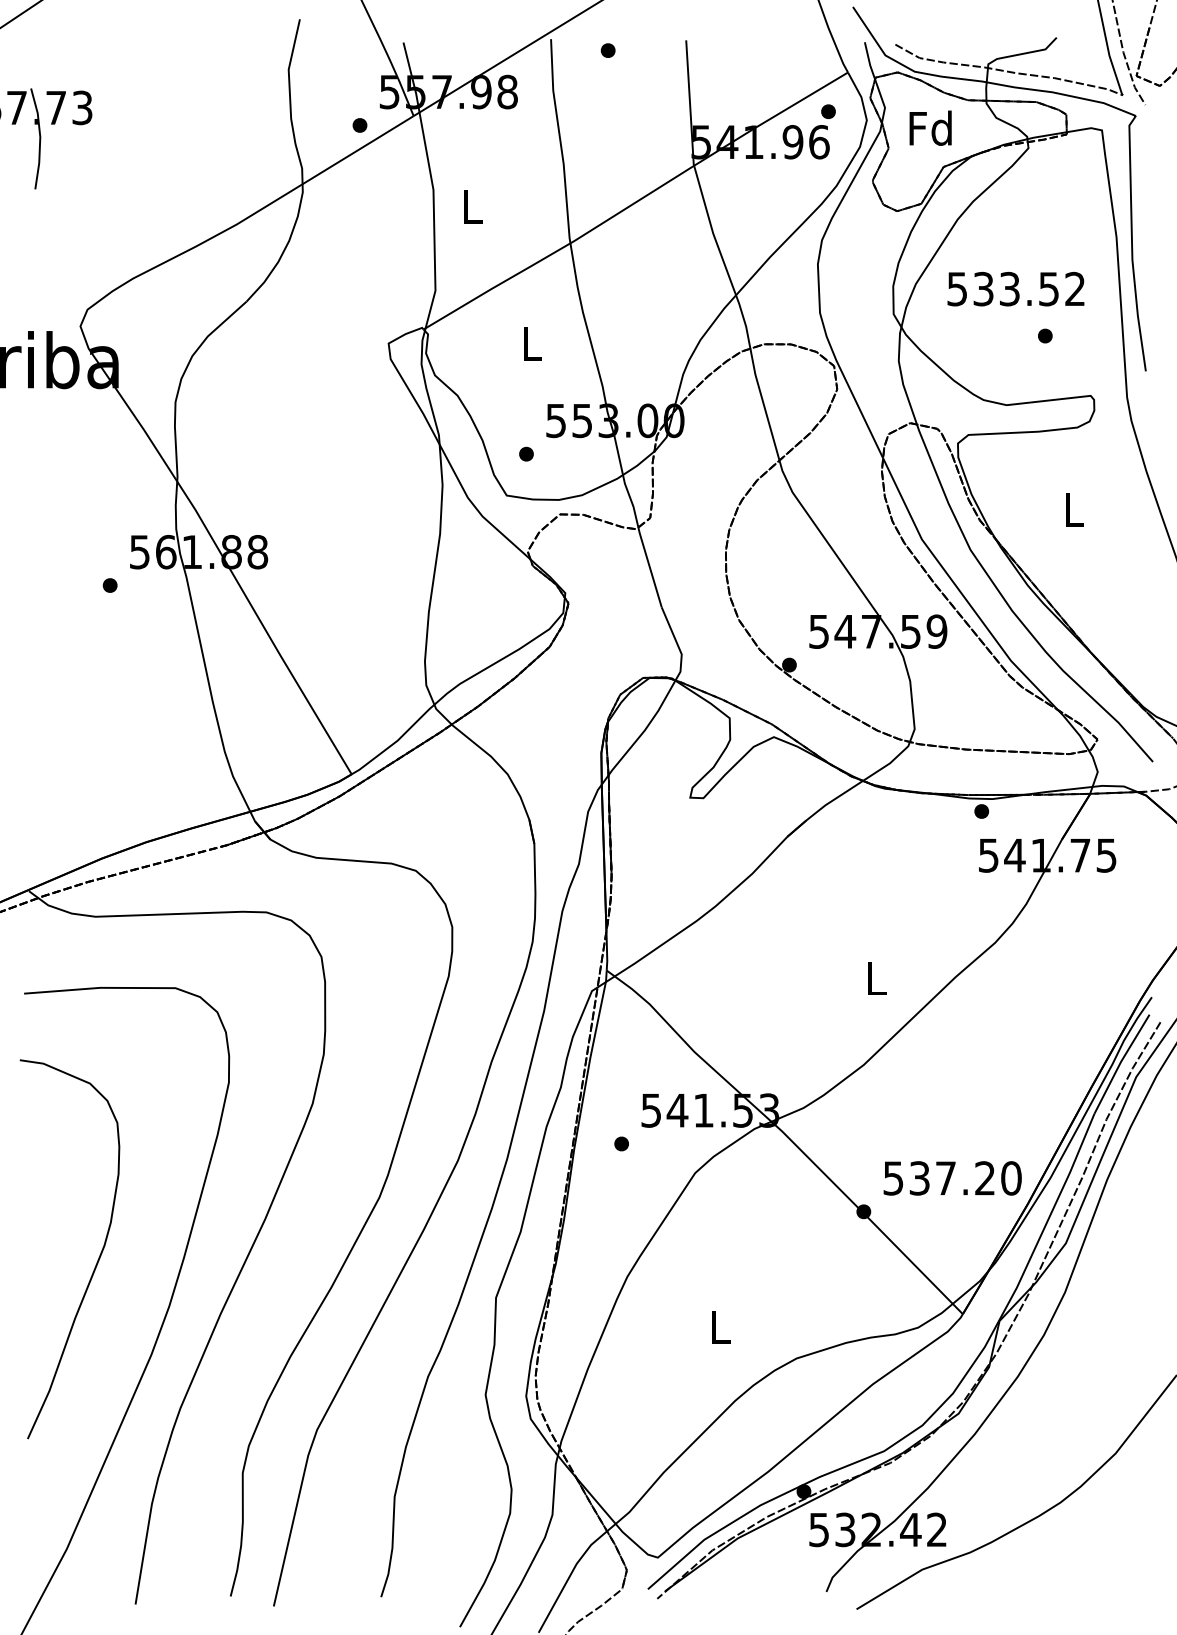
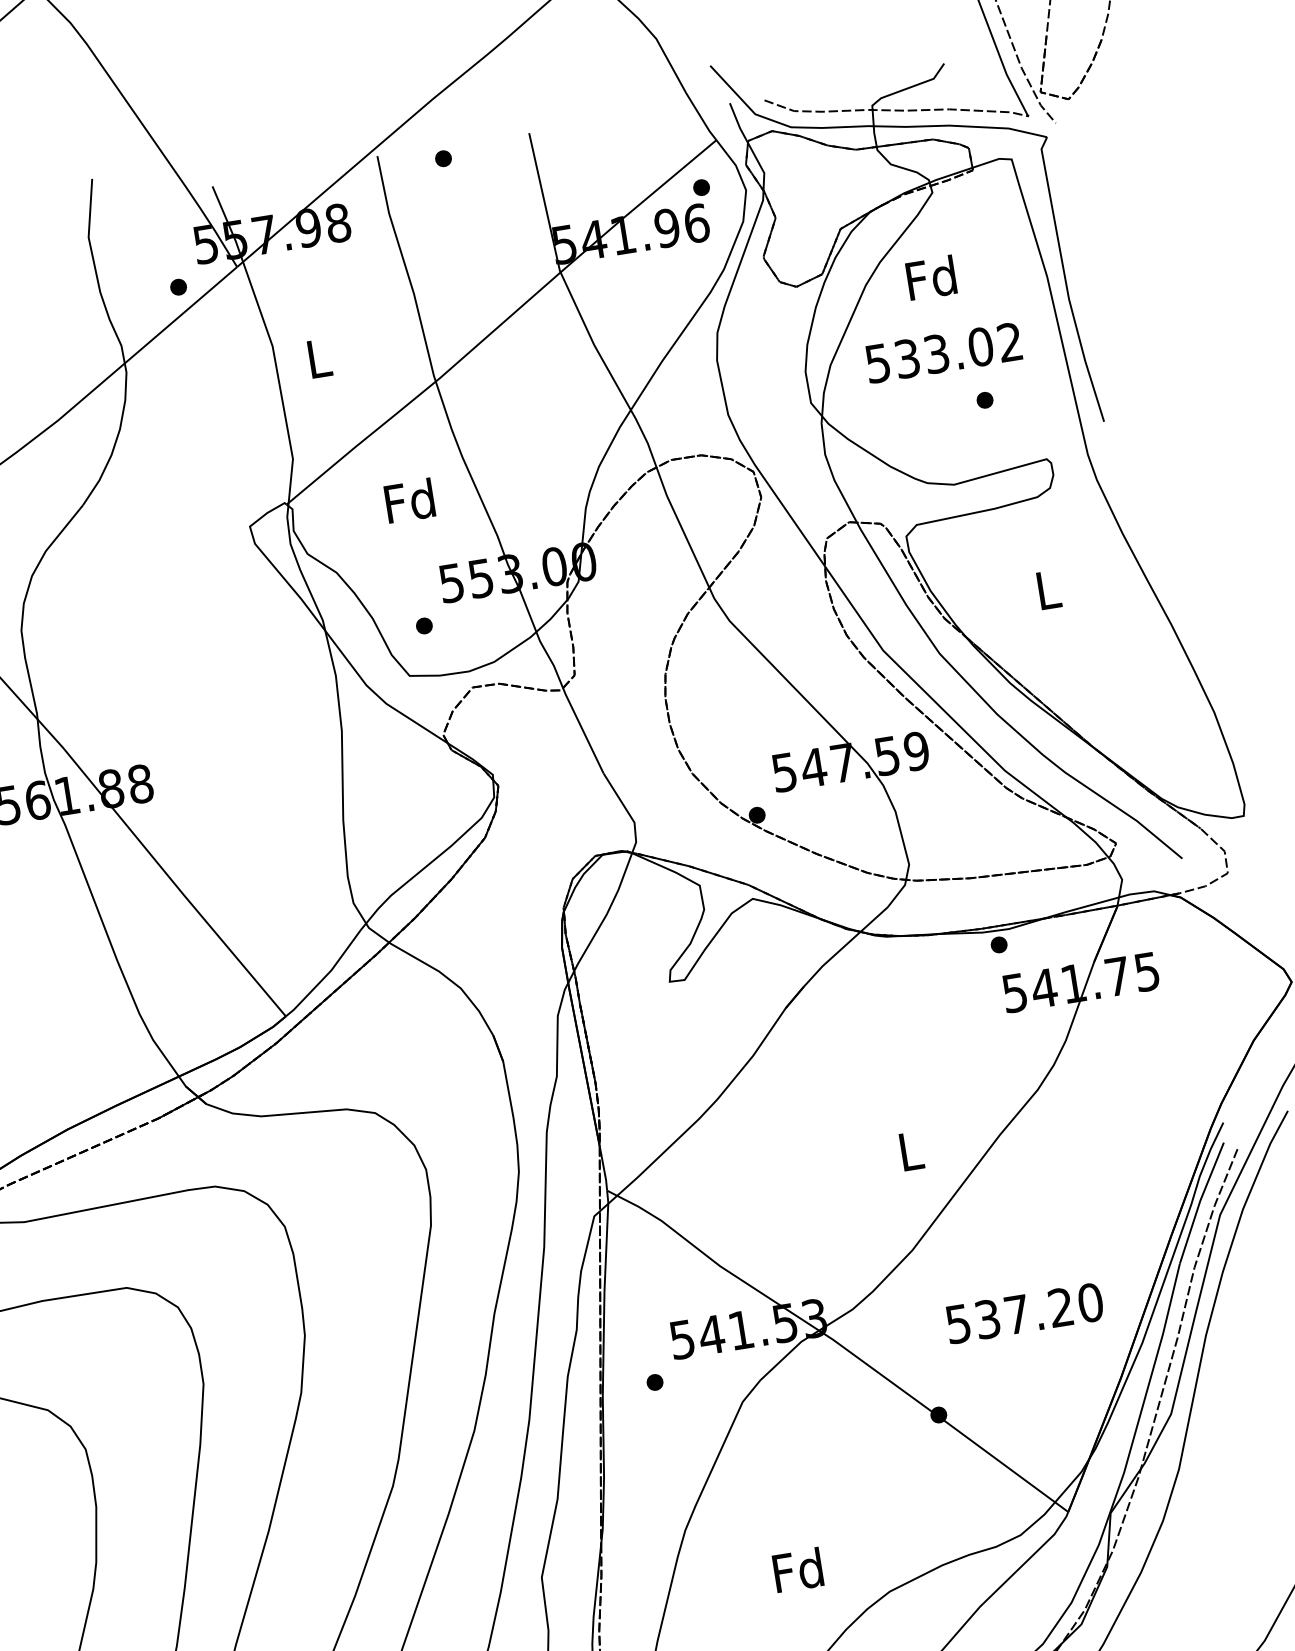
text: (930, 127) -> (931, 277), moved
text: (1048, 288) -> (980, 346), 533.52 -> 533.02
text: (531, 343) -> (410, 500), L -> Fd
text: (952, 1178) -> (1024, 1313), moved
text: (719, 1326) -> (797, 1569), L -> Fd

